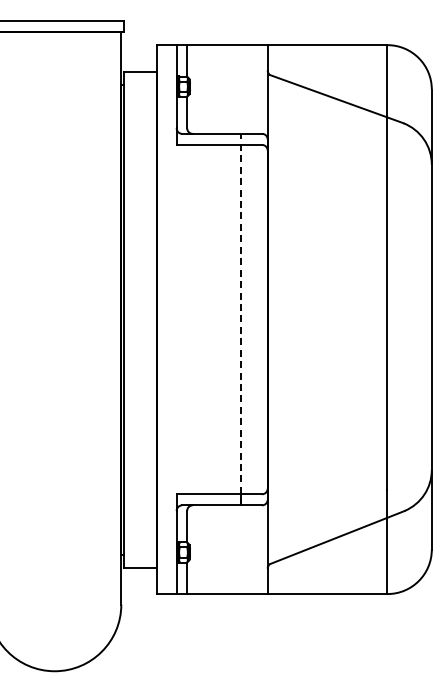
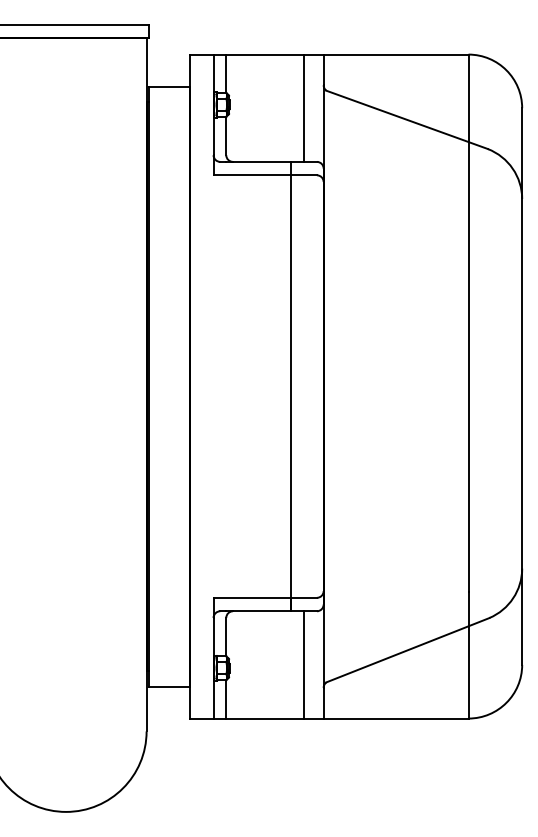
line: (251, 89) -> (304, 108), added
line: (240, 319) -> (290, 386), dashed -> solid
line: (251, 549) -> (304, 664), added

